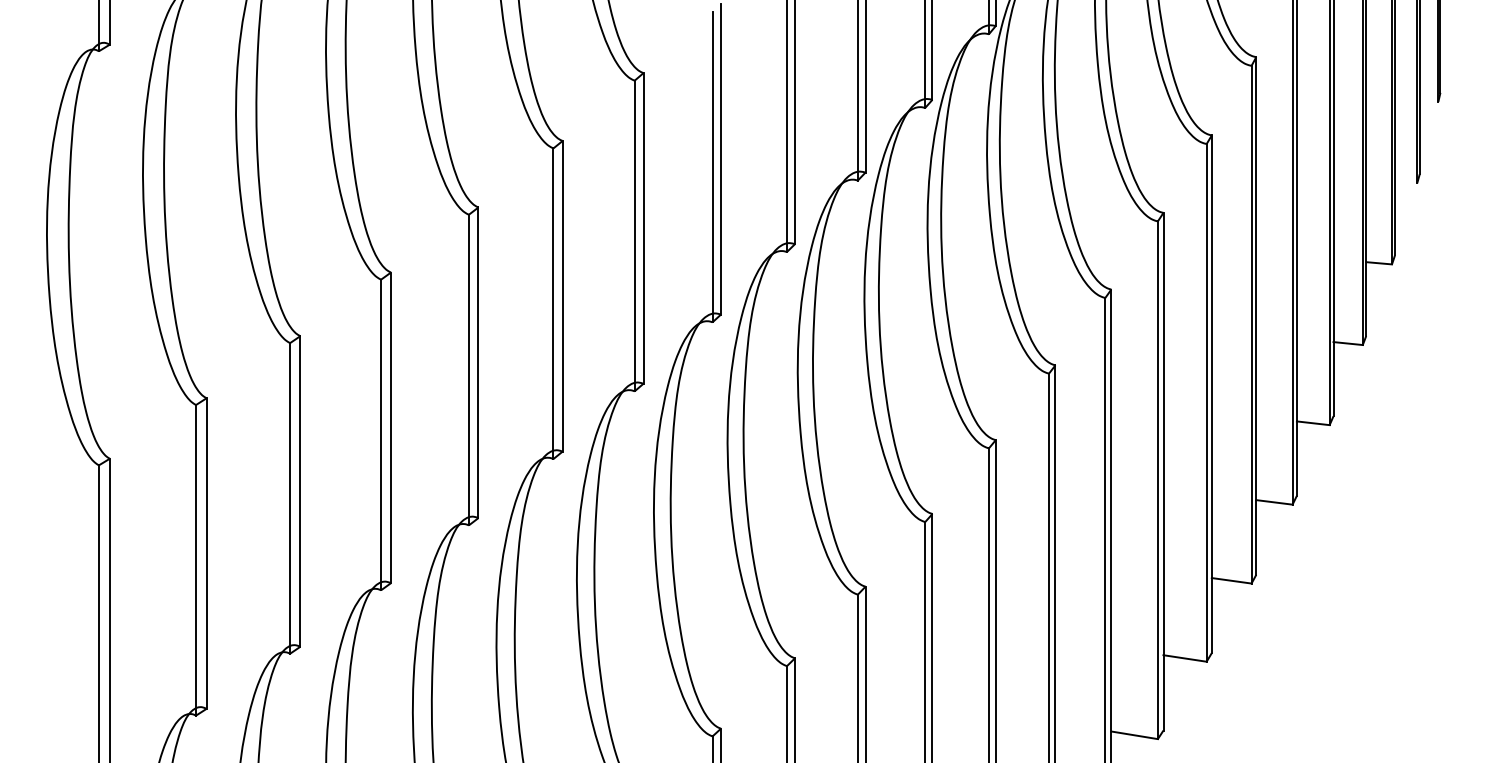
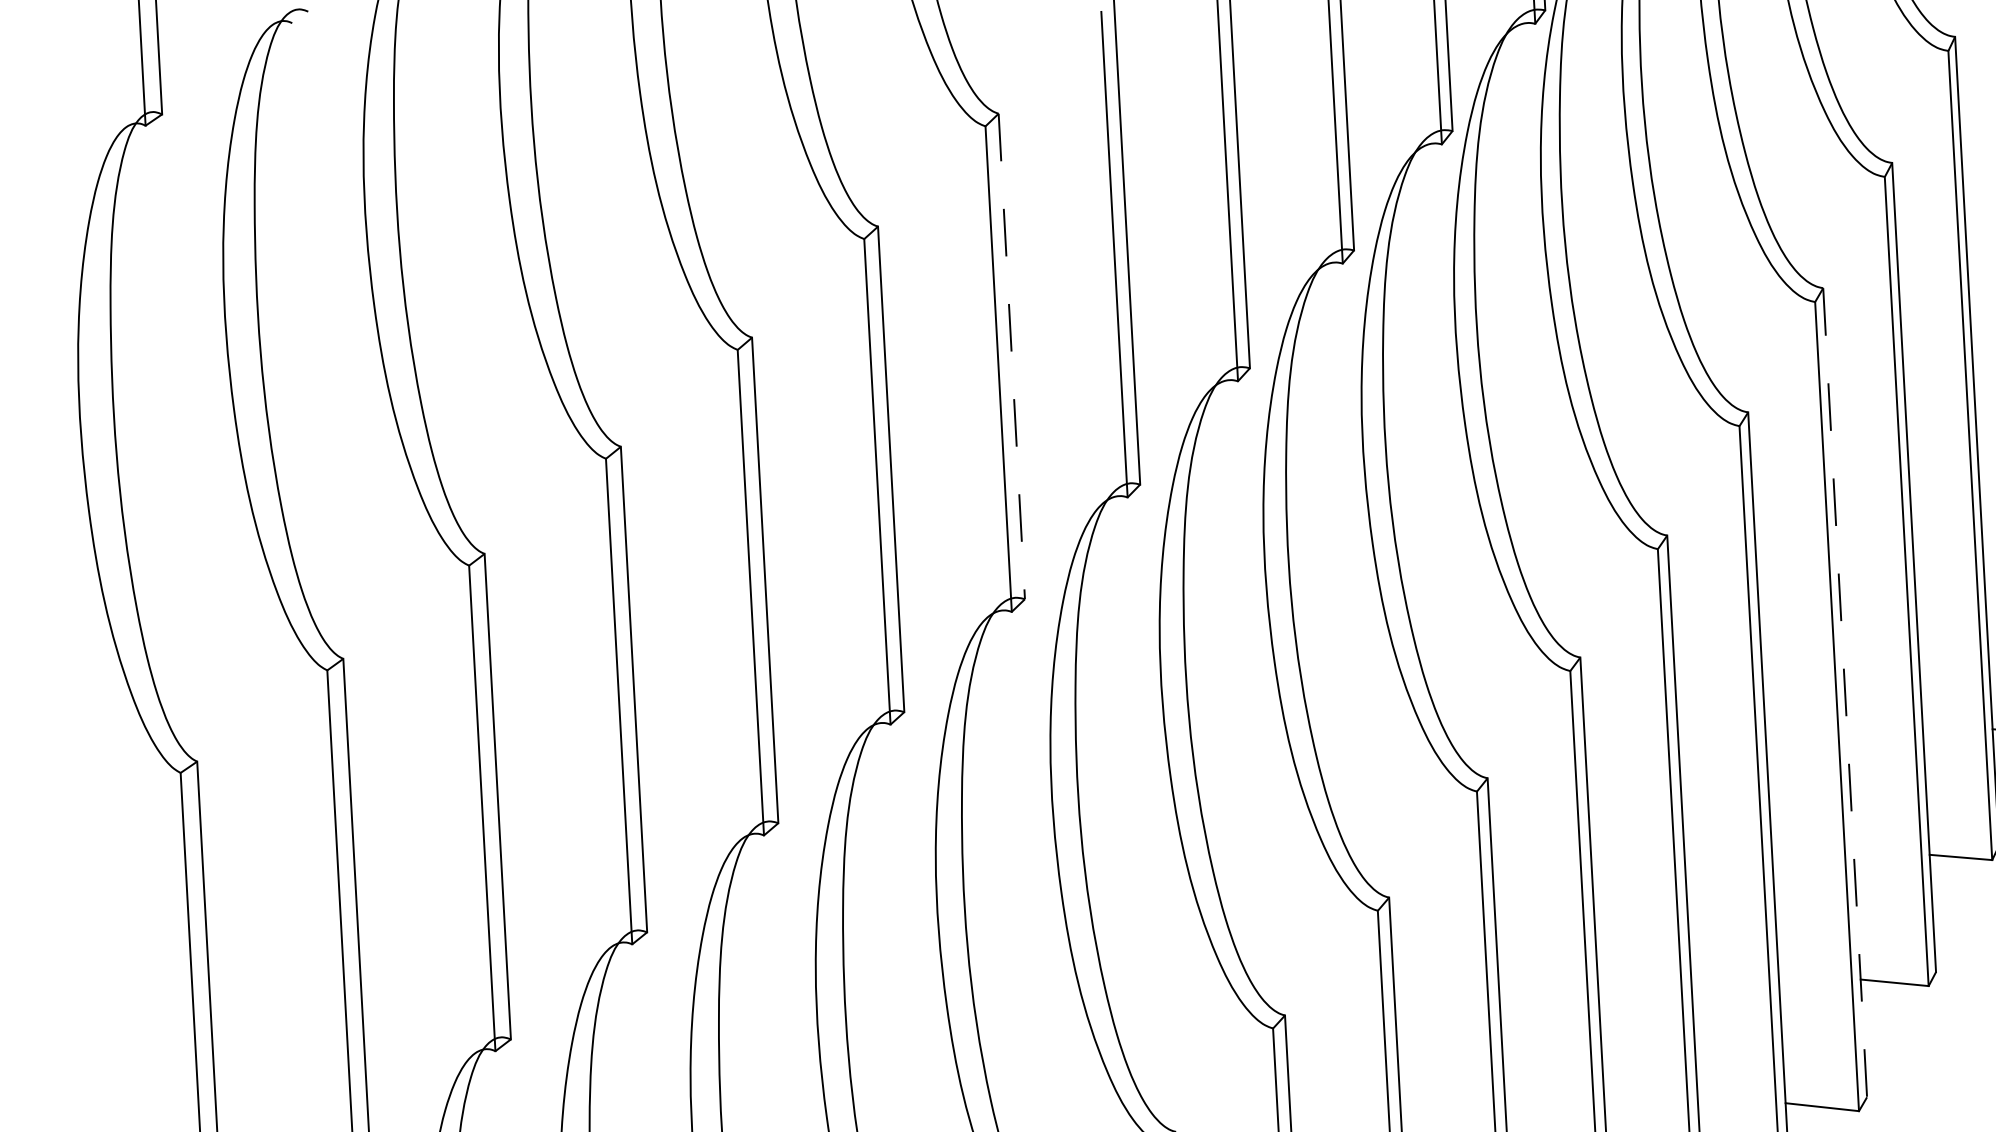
line: (643, 228) -> (1011, 356), solid -> dashed
line: (1163, 471) -> (1845, 692), solid -> dashed

